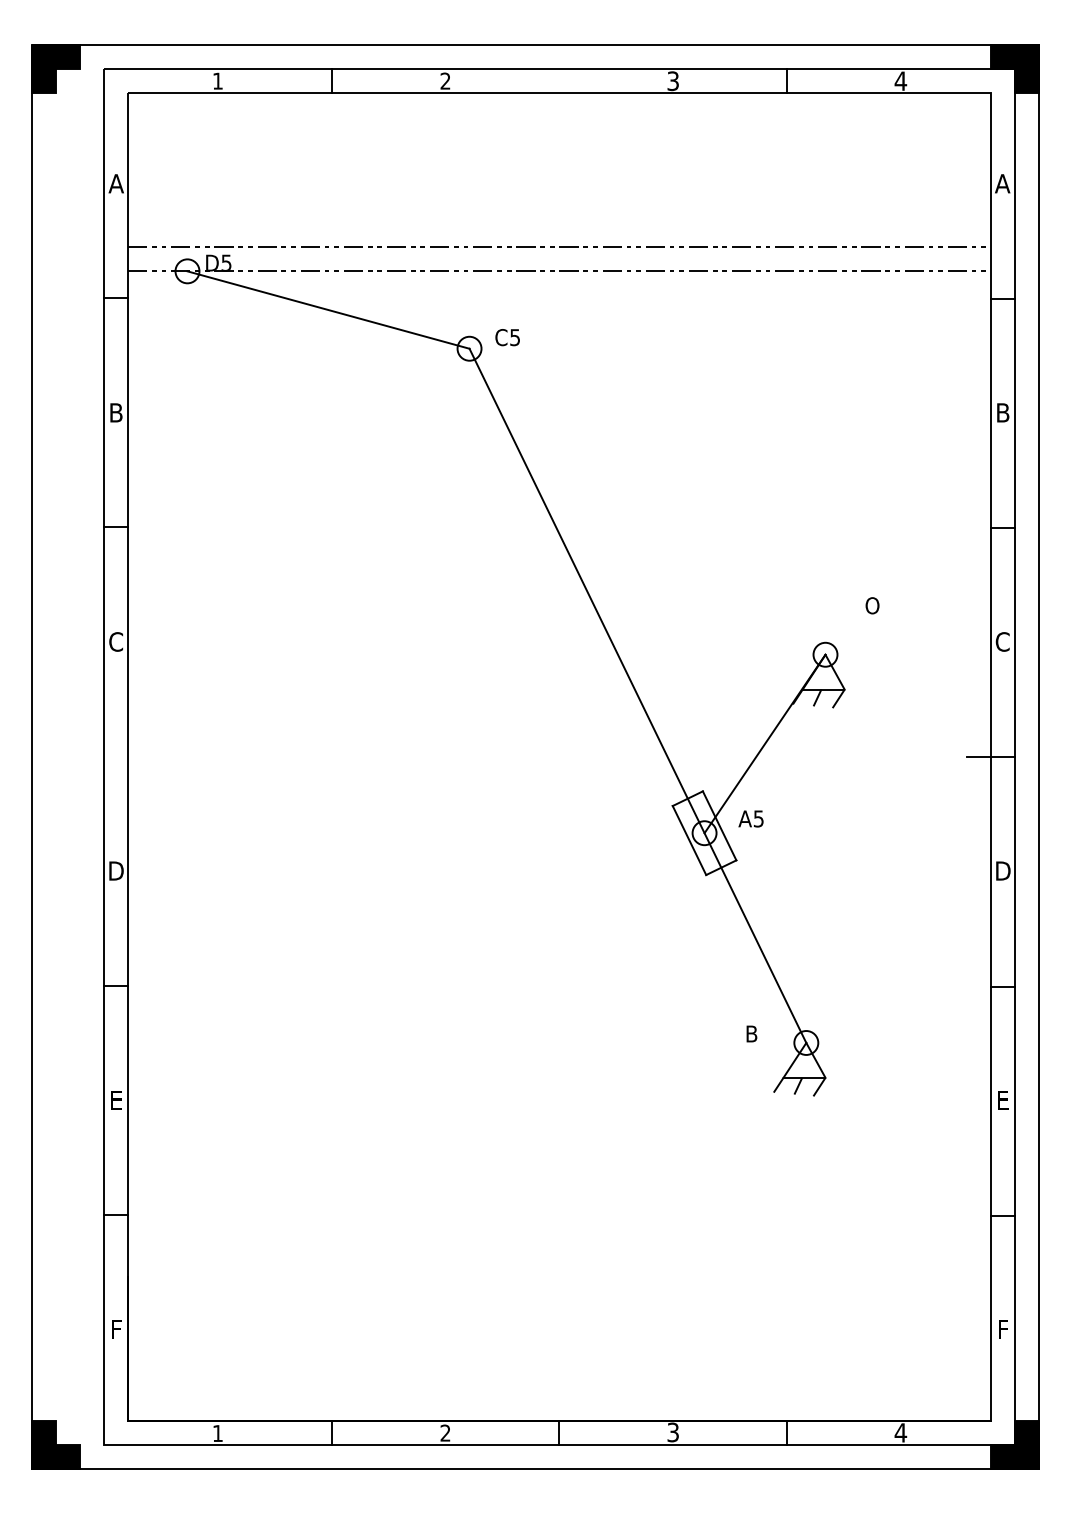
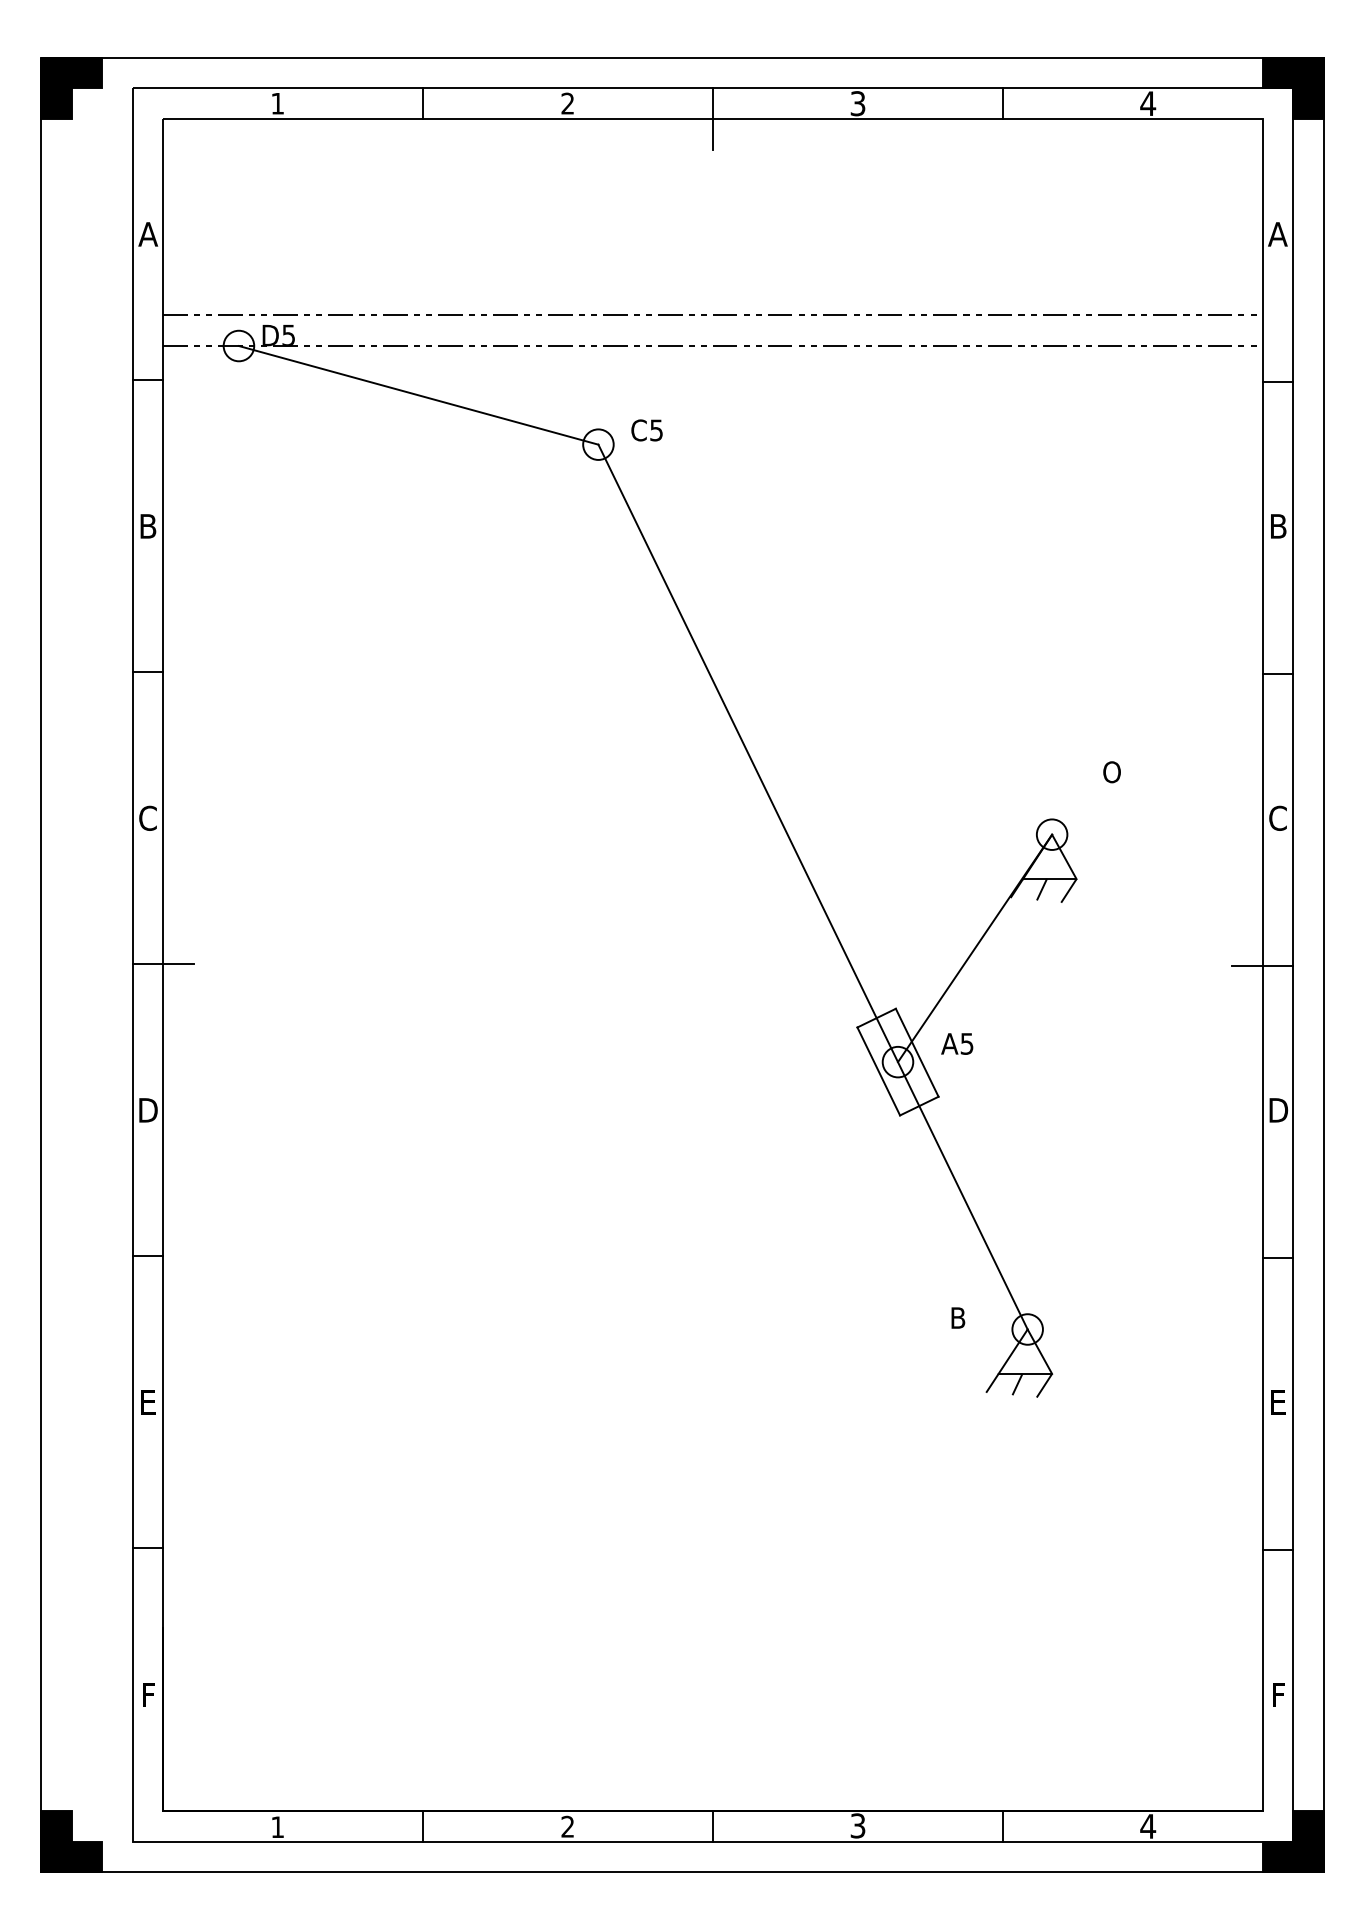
line: (559, 92) -> (713, 118), added
line: (127, 756) -> (162, 964), added

